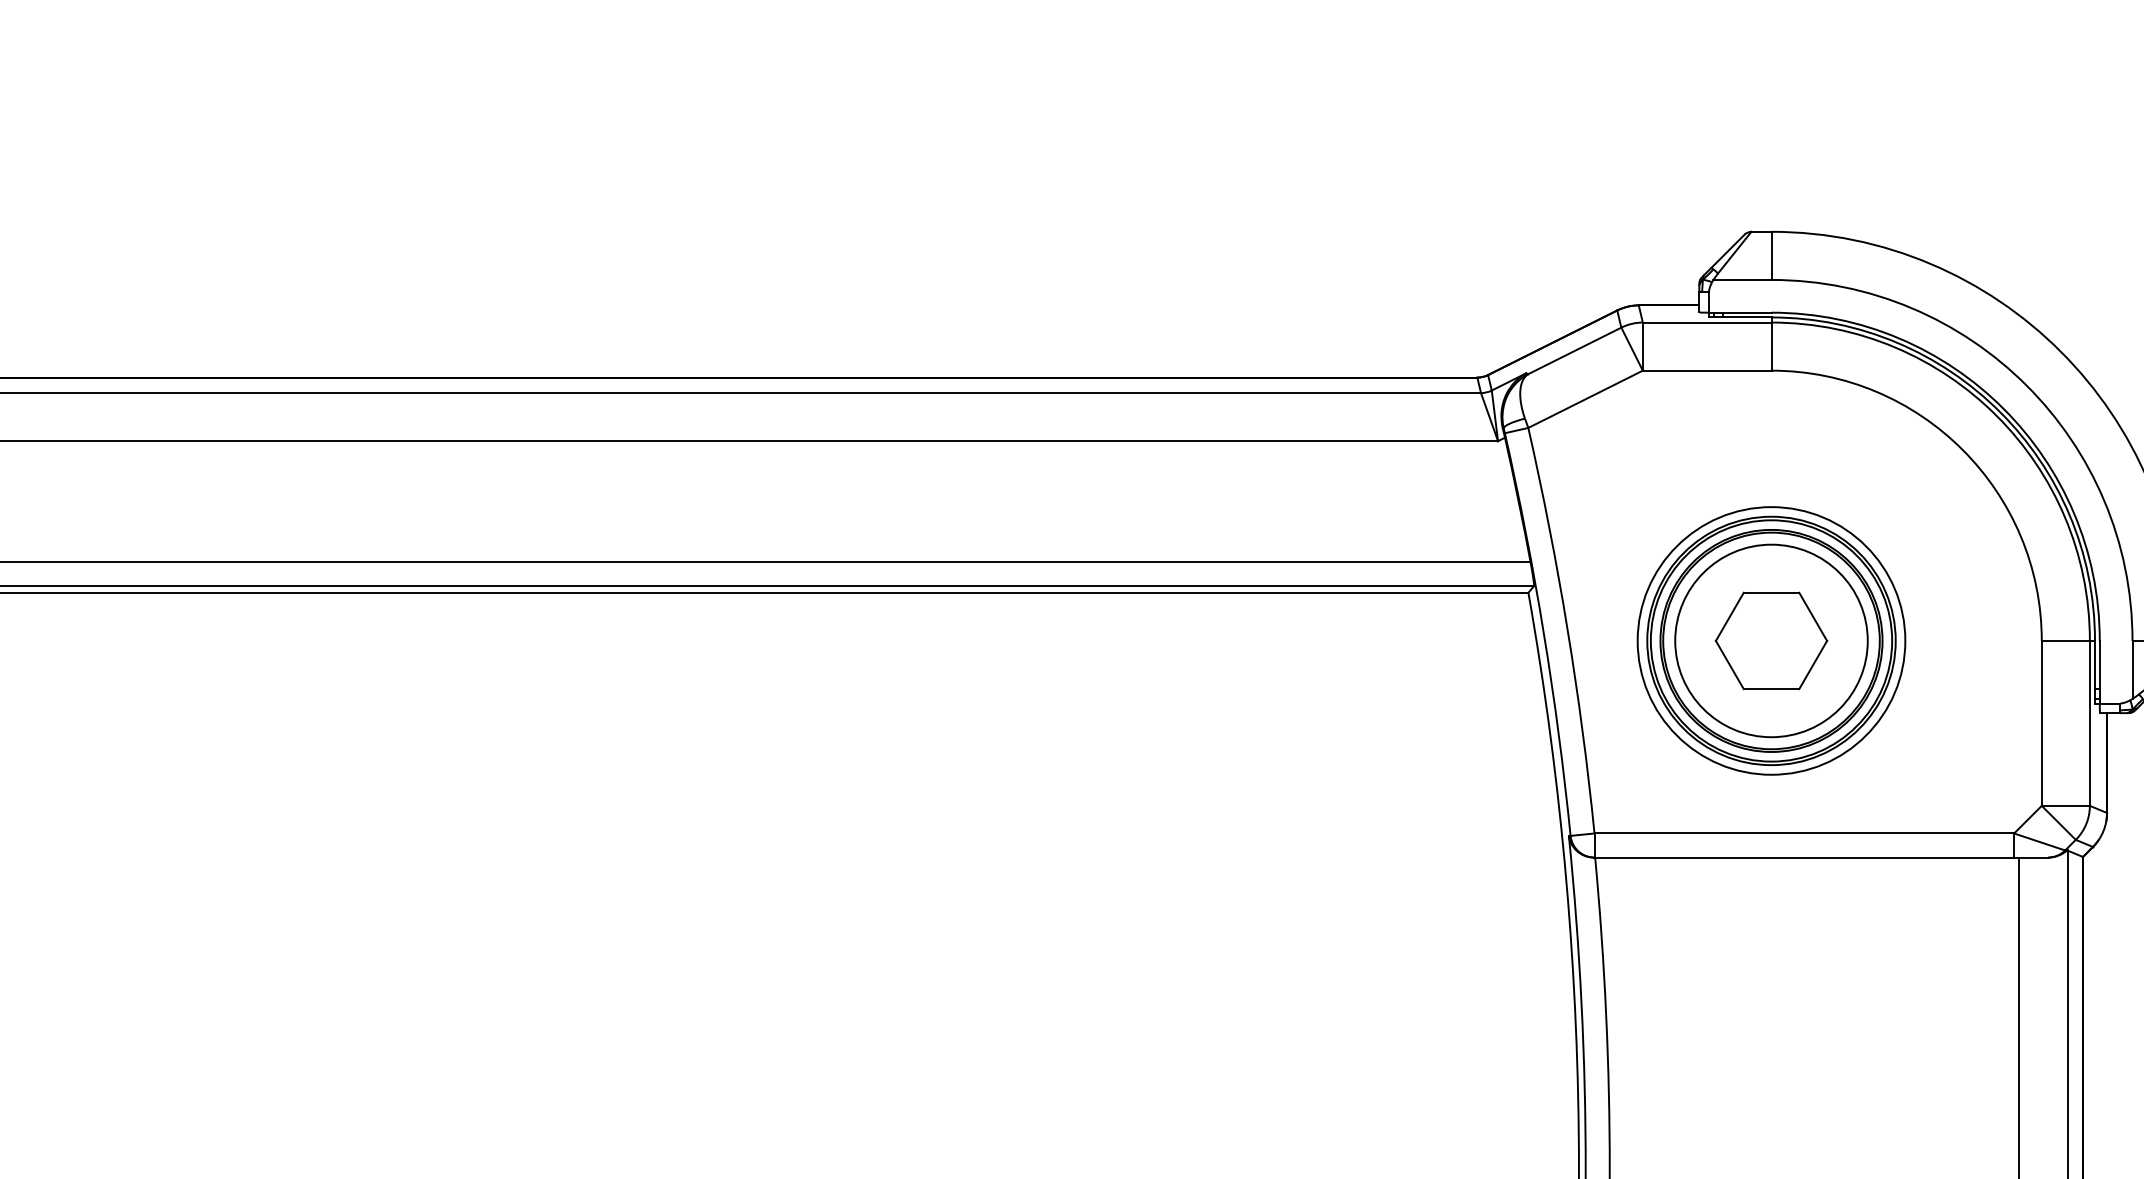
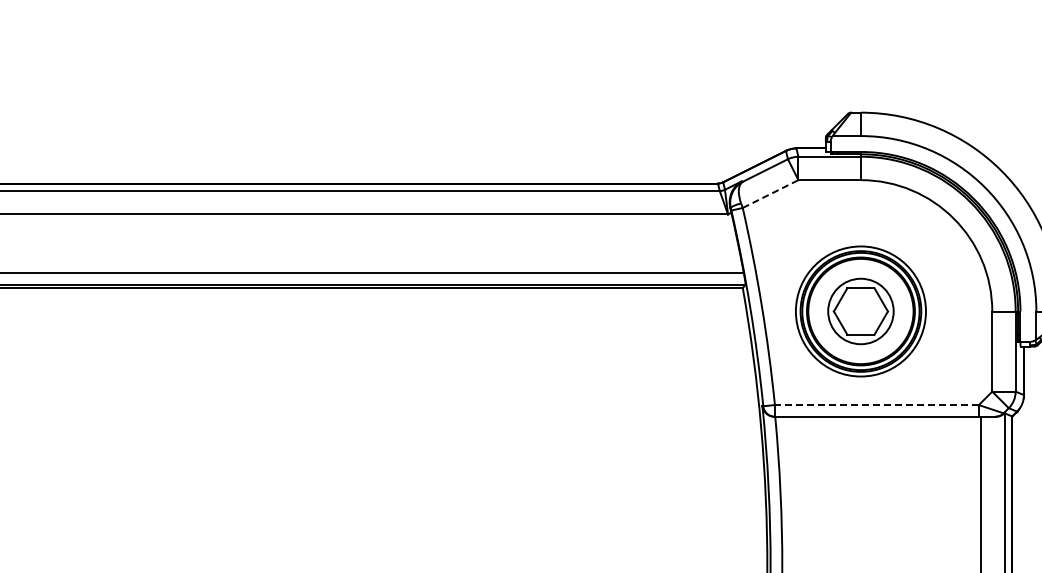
line: (1587, 398) -> (771, 193), solid -> dashed
circle: (1770, 640) -> (860, 311), size x0.7
line: (1803, 834) -> (876, 405), solid -> dashed

